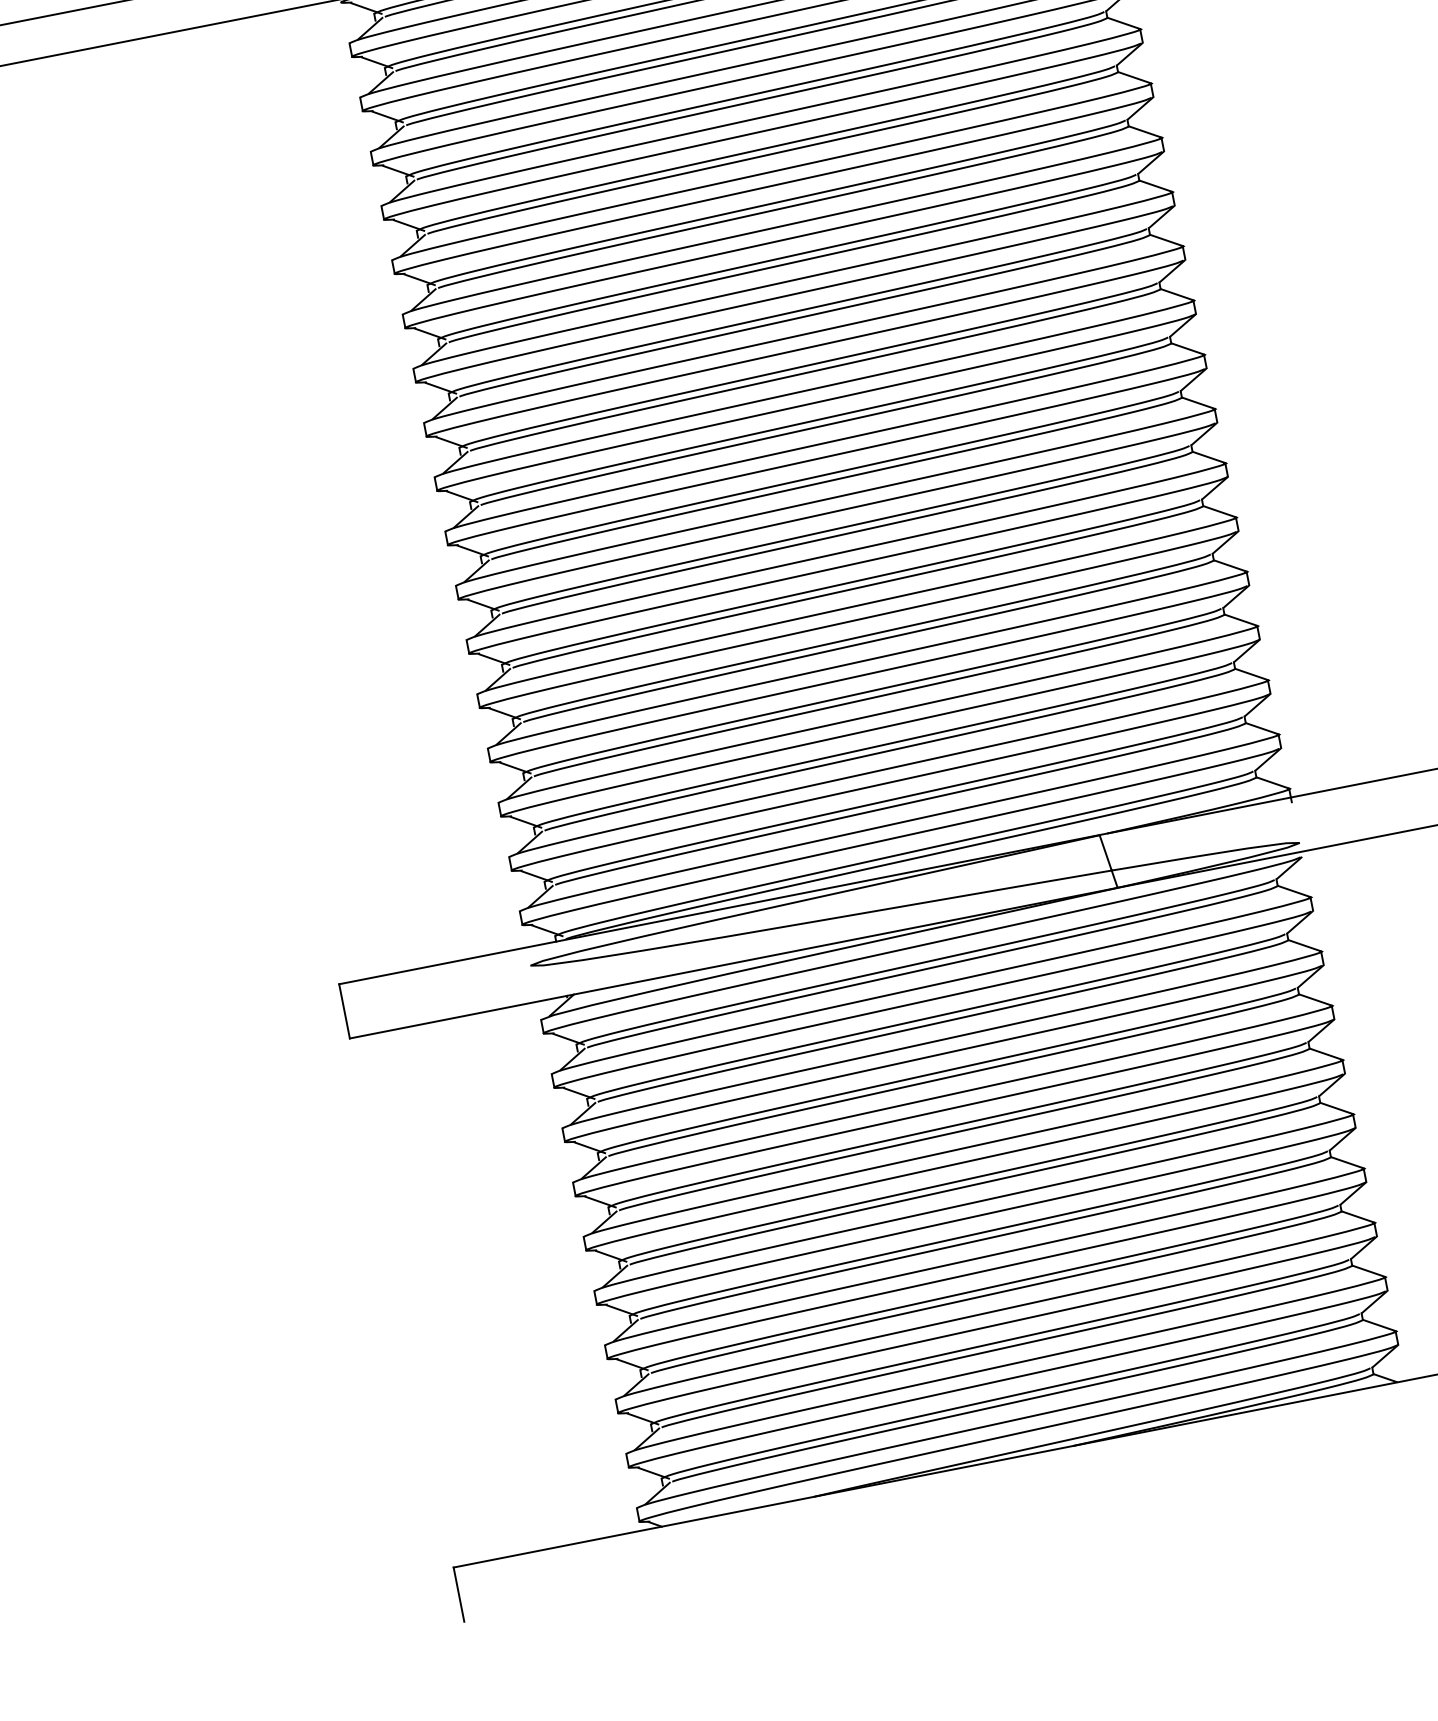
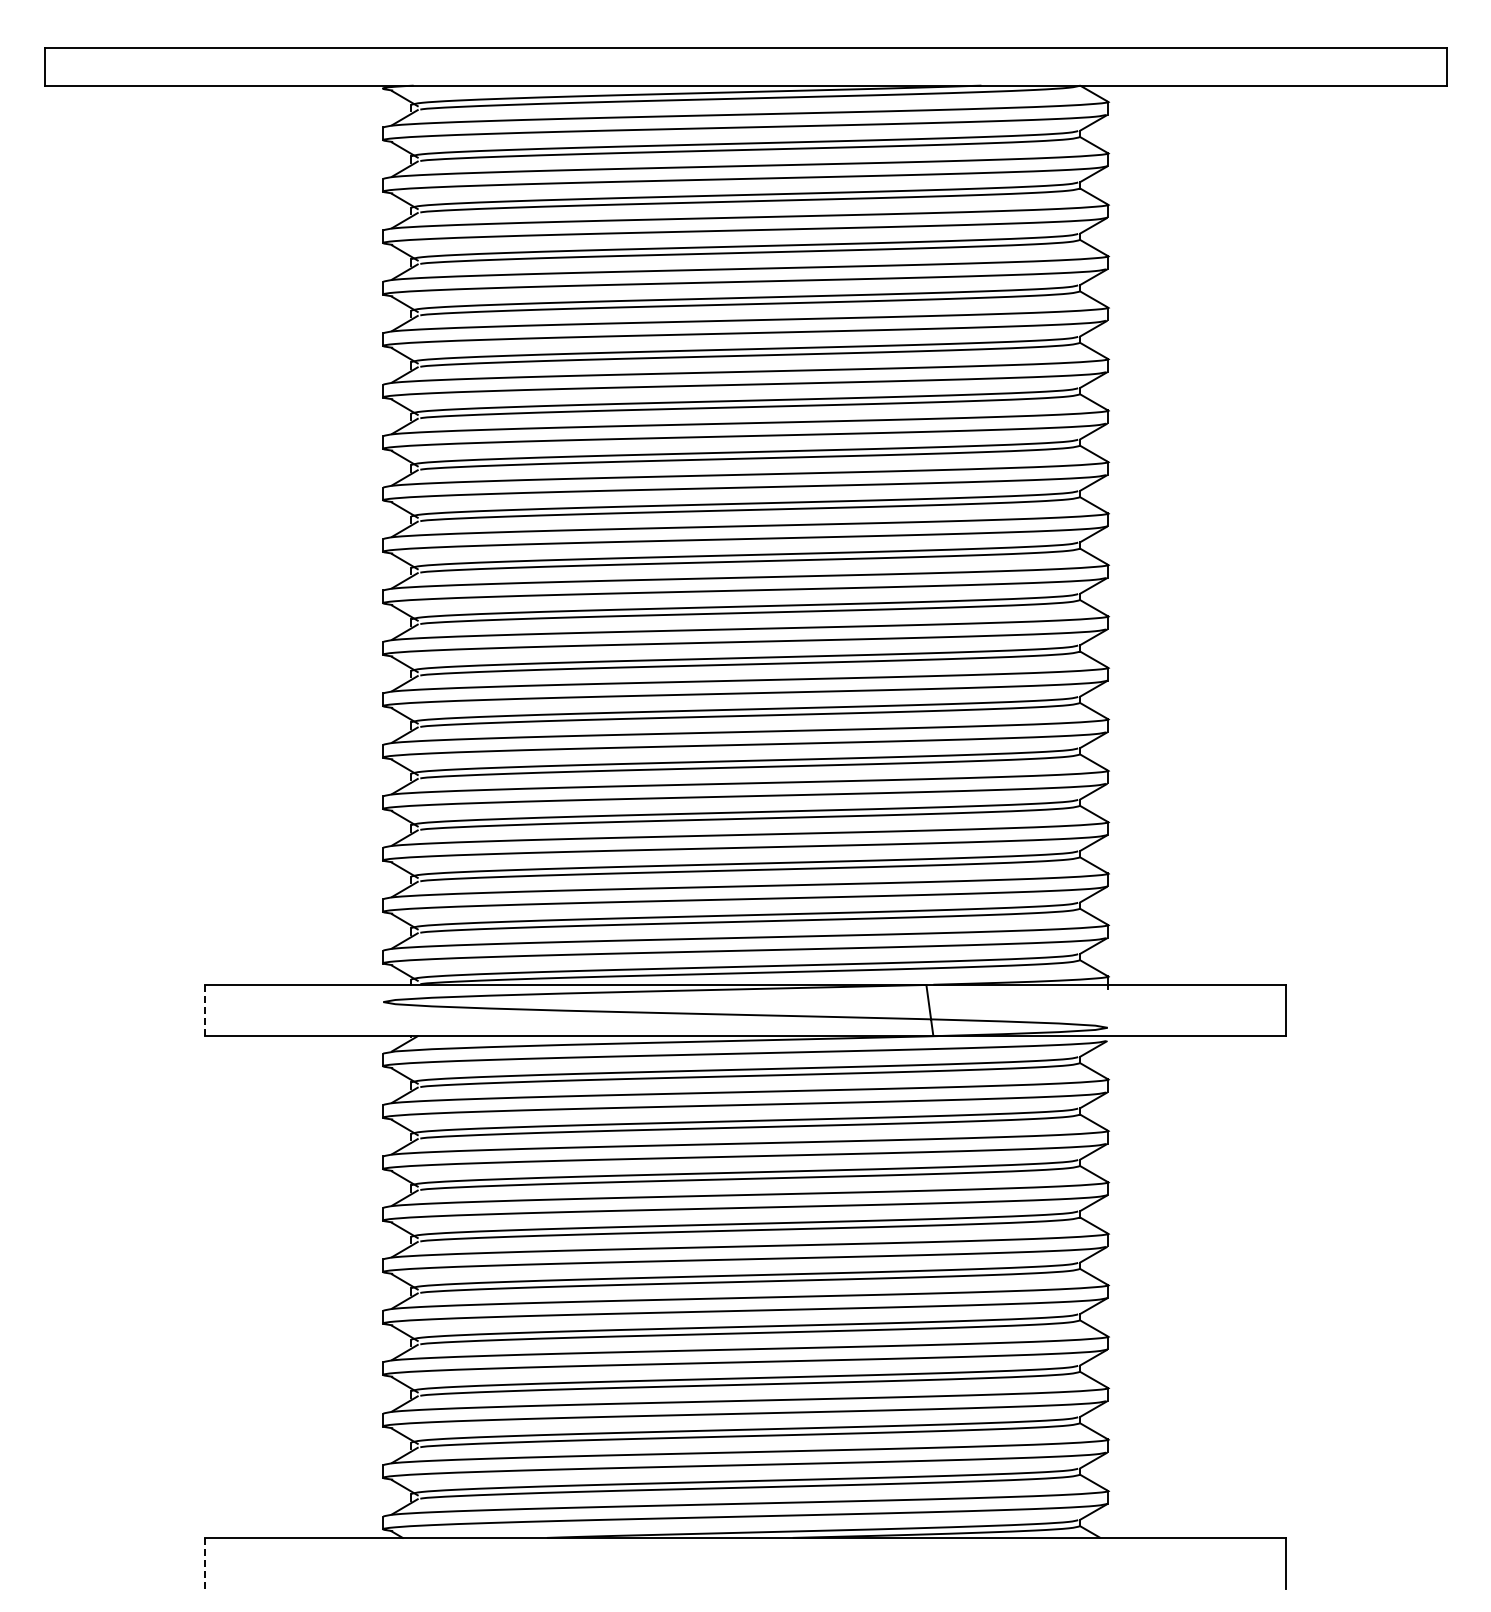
line: (344, 1011) -> (205, 1010), solid -> dashed
line: (459, 1594) -> (205, 1563), solid -> dashed

